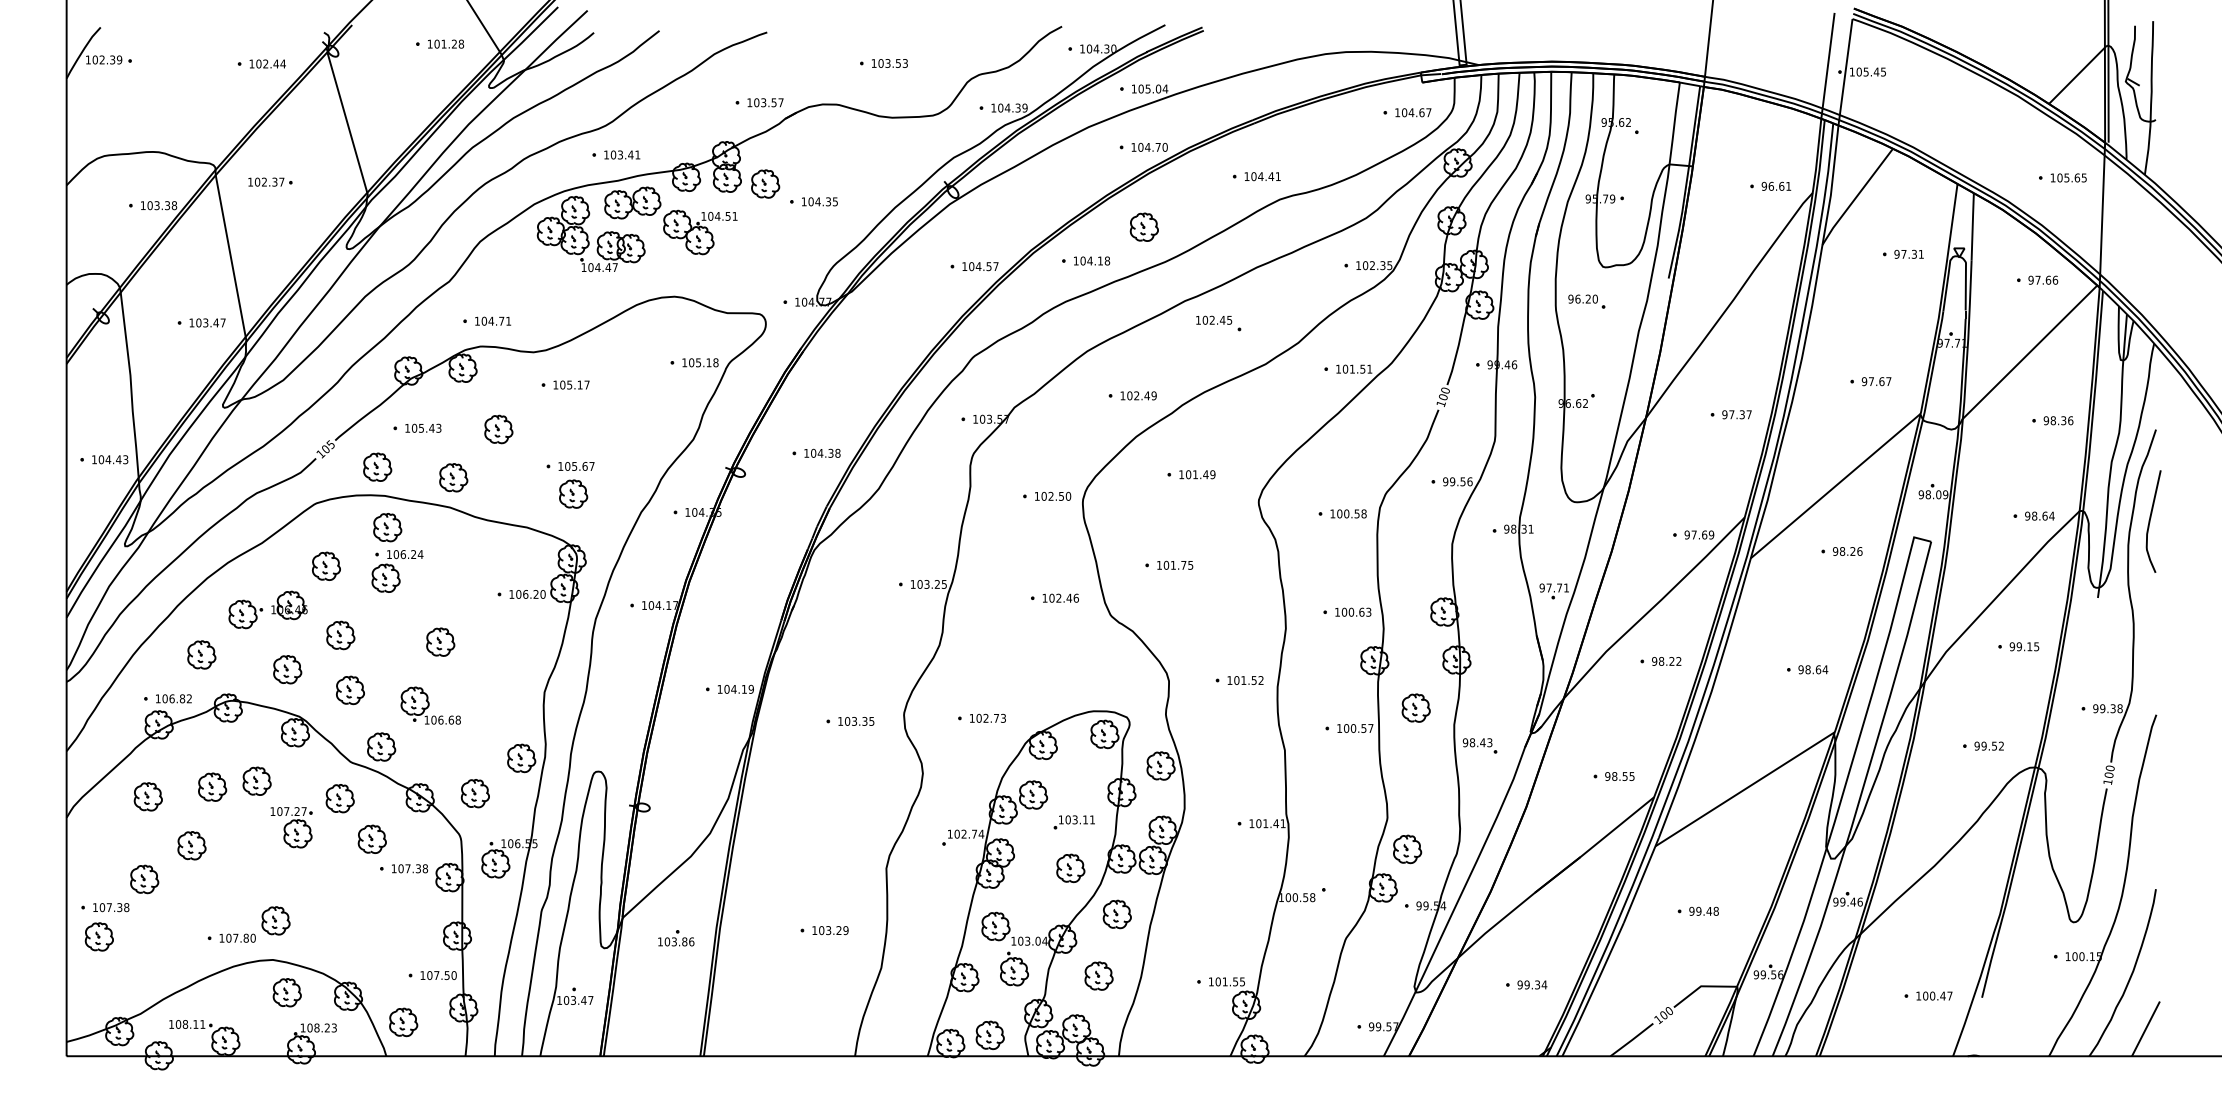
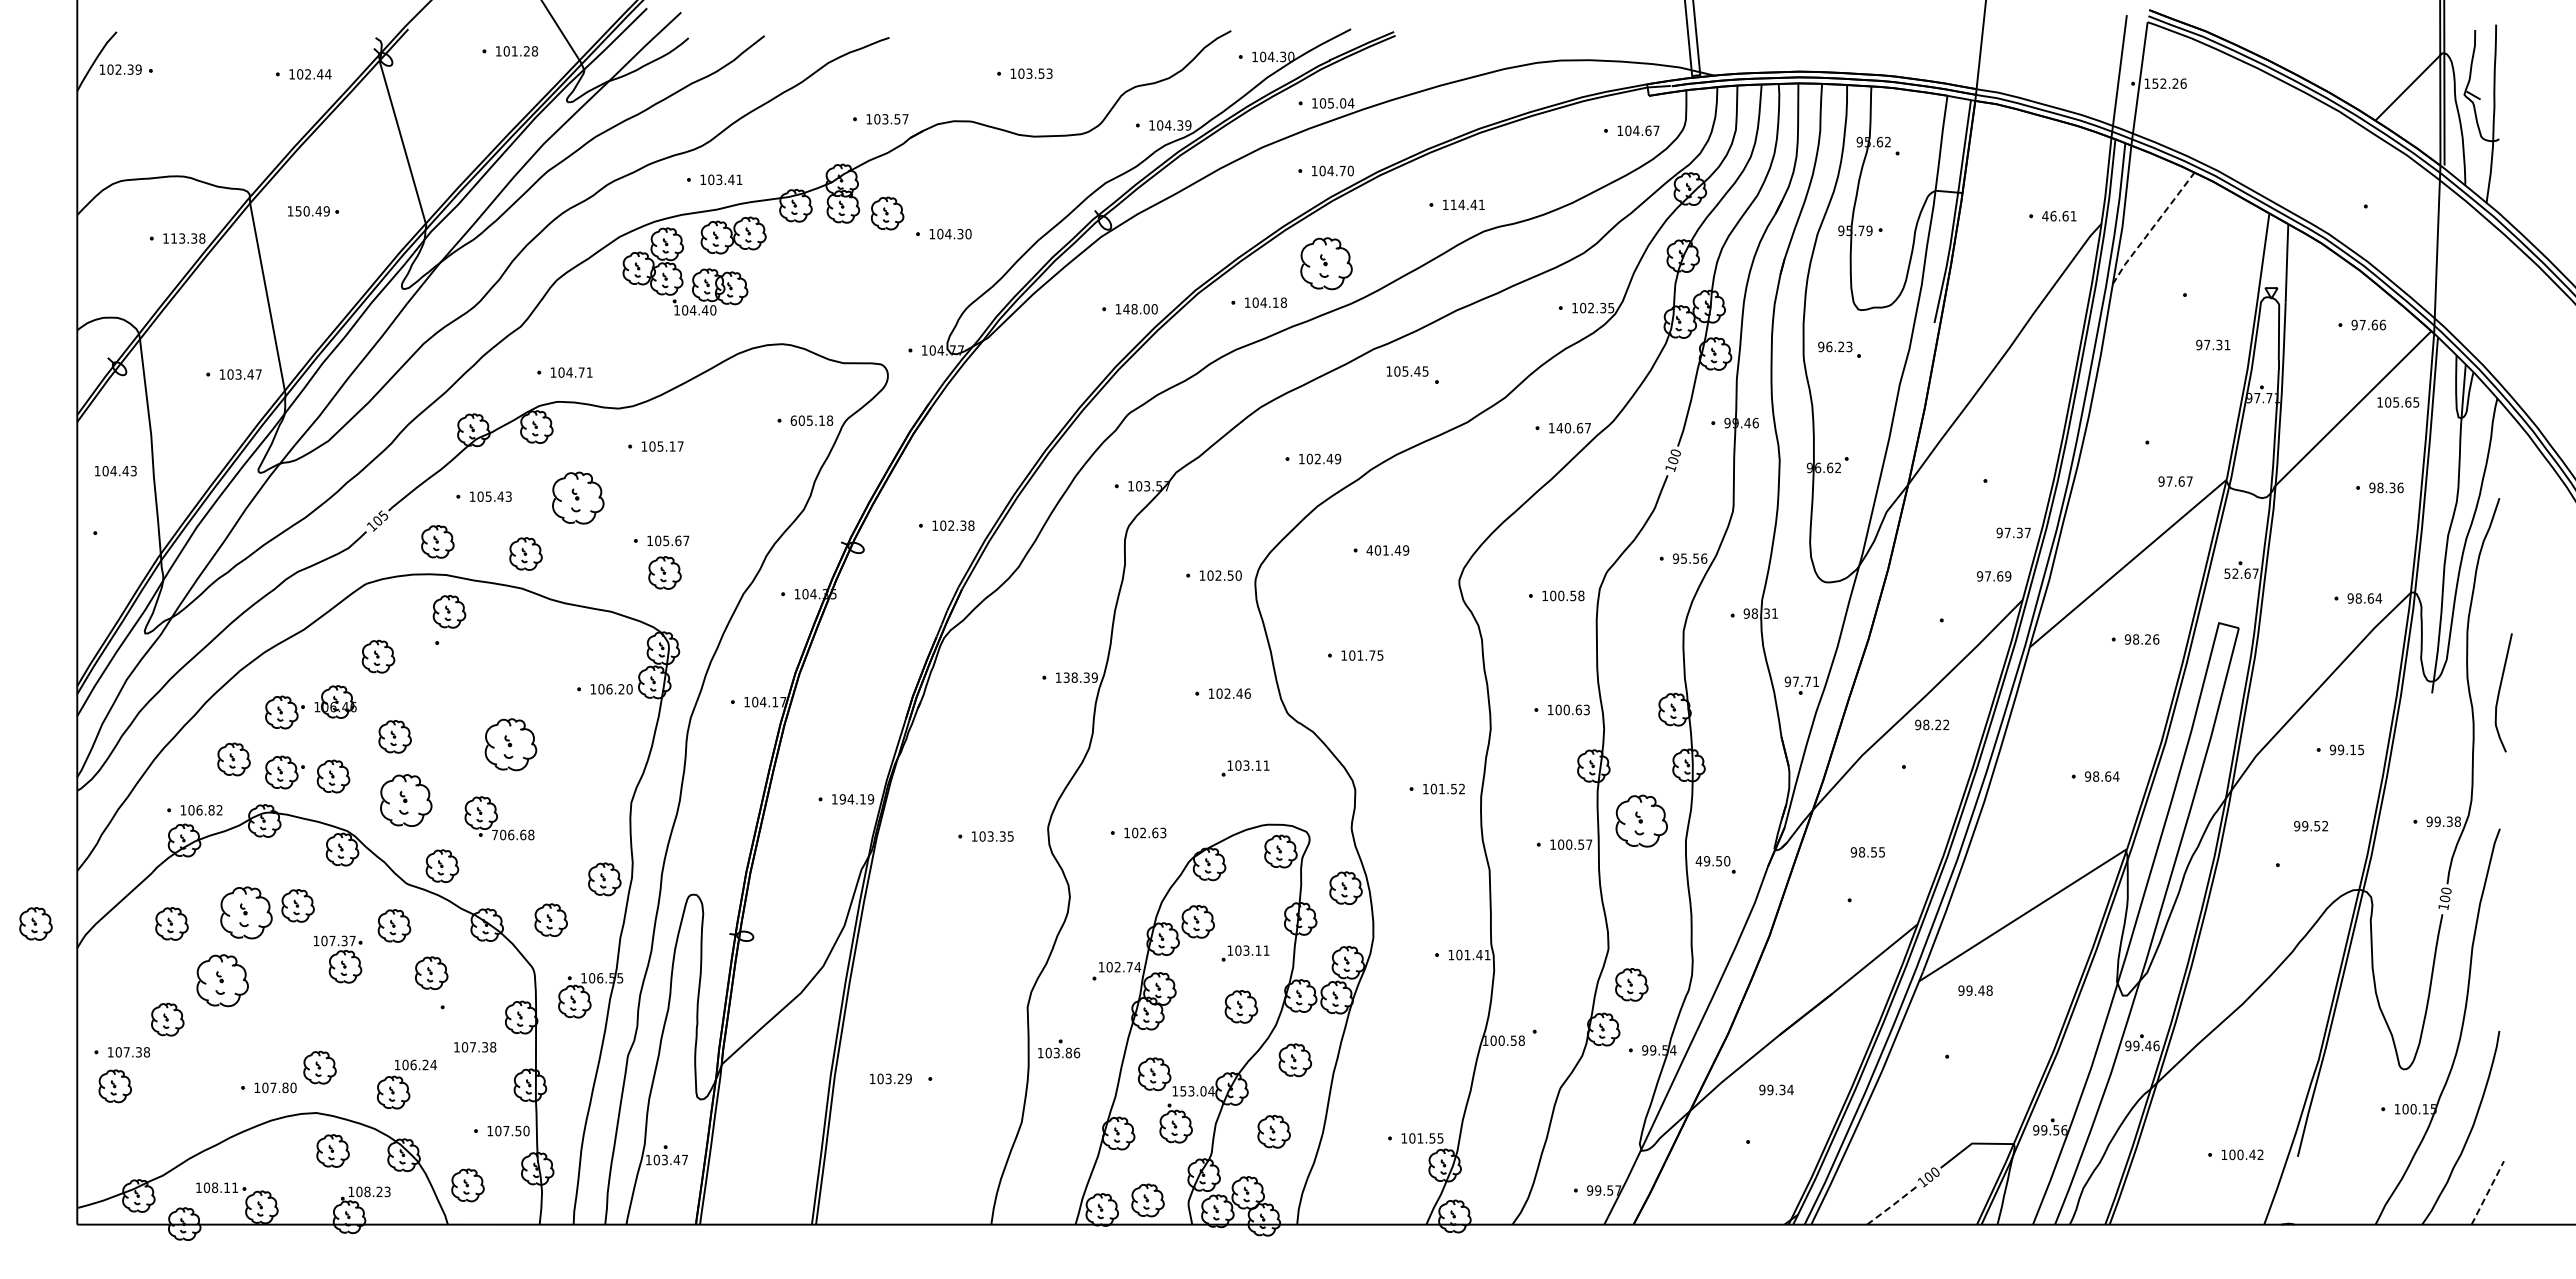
text: (1871, 71) -> (2169, 83), 105.45 -> 152.26
text: (1253, 176) -> (1453, 204), 104.41 -> 114.41
text: (2068, 177) -> (2398, 402), moved
text: (269, 182) -> (312, 211), 102.37 -> 150.49
text: (1764, 186) -> (2045, 216), 96.61 -> 46.61
line: (1856, 196) -> (2152, 228), solid -> dashed
text: (835, 201) -> (968, 233), 104.35 -> 104.30
text: (150, 205) -> (174, 238), 103.38 -> 113.38
part: (1144, 227) -> (1326, 263), size x1.6
part: (699, 232) -> (811, 269), removed
text: (1909, 253) -> (2213, 344), moved
text: (983, 266) -> (1140, 309), 104.57 -> 148.00
text: (615, 267) -> (713, 310), 104.47 -> 104.40
text: (1595, 298) -> (1849, 346), 96.20 -> 96.23
text: (1212, 320) -> (1405, 371), 102.45 -> 105.45
text: (684, 362) -> (793, 420), 105.18 -> 605.18
text: (1357, 368) -> (1573, 427), 101.51 -> 140.67
text: (1876, 381) -> (2175, 481), moved
text: (1736, 414) -> (2013, 532), moved
part: (498, 429) -> (578, 497), size x1.6
text: (820, 453) -> (951, 525), 104.38 -> 102.38
text: (109, 459) -> (115, 470), moved
text: (1181, 474) -> (1369, 550), 101.49 -> 401.49
text: (1453, 481) -> (1684, 558), 99.56 -> 95.56
text: (1933, 494) -> (2241, 573), 98.09 -> 52.67
curve: (2150, 520) -> (2500, 691), moved
text: (1699, 535) -> (1994, 576), moved
part: (397, 571) -> (406, 1084), moved
text: (932, 584) -> (1080, 677), 103.25 -> 138.39
part: (440, 642) -> (510, 744), size x1.6
text: (1666, 661) -> (1932, 724), moved
part: (1074, 662) -> (1245, 768), added
part: (245, 666) -> (284, 772), added
text: (726, 689) -> (842, 799), 104.19 -> 194.19
part: (350, 690) -> (406, 800), size x1.6
part: (1415, 707) -> (1641, 820), size x1.6
text: (996, 717) -> (1155, 832), 102.73 -> 102.63
text: (426, 720) -> (494, 835), 106.68 -> 706.68
text: (1477, 742) -> (1712, 861), 98.43 -> 49.50
text: (1989, 746) -> (2311, 826), moved
text: (1619, 776) -> (1867, 852), moved
part: (212, 786) -> (246, 912), size x1.6
part: (30, 796) -> (35, 923), added
text: (297, 812) -> (344, 941), 107.27 -> 107.37
part: (191, 845) -> (222, 980), size x1.6
text: (410, 868) -> (475, 1047), moved
text: (1704, 911) -> (1975, 990), moved
text: (830, 930) -> (890, 1078), moved
part: (676, 937) -> (1059, 1048), moved
text: (1020, 941) -> (1183, 1091), 103.04 -> 153.04
text: (1532, 984) -> (1776, 1089), moved
text: (1949, 995) -> (2260, 1154), 100.47 -> 100.42
line: (2145, 1028) -> (2487, 1192), solid -> dashed
line: (1632, 1039) -> (1892, 1205), solid -> dashed

